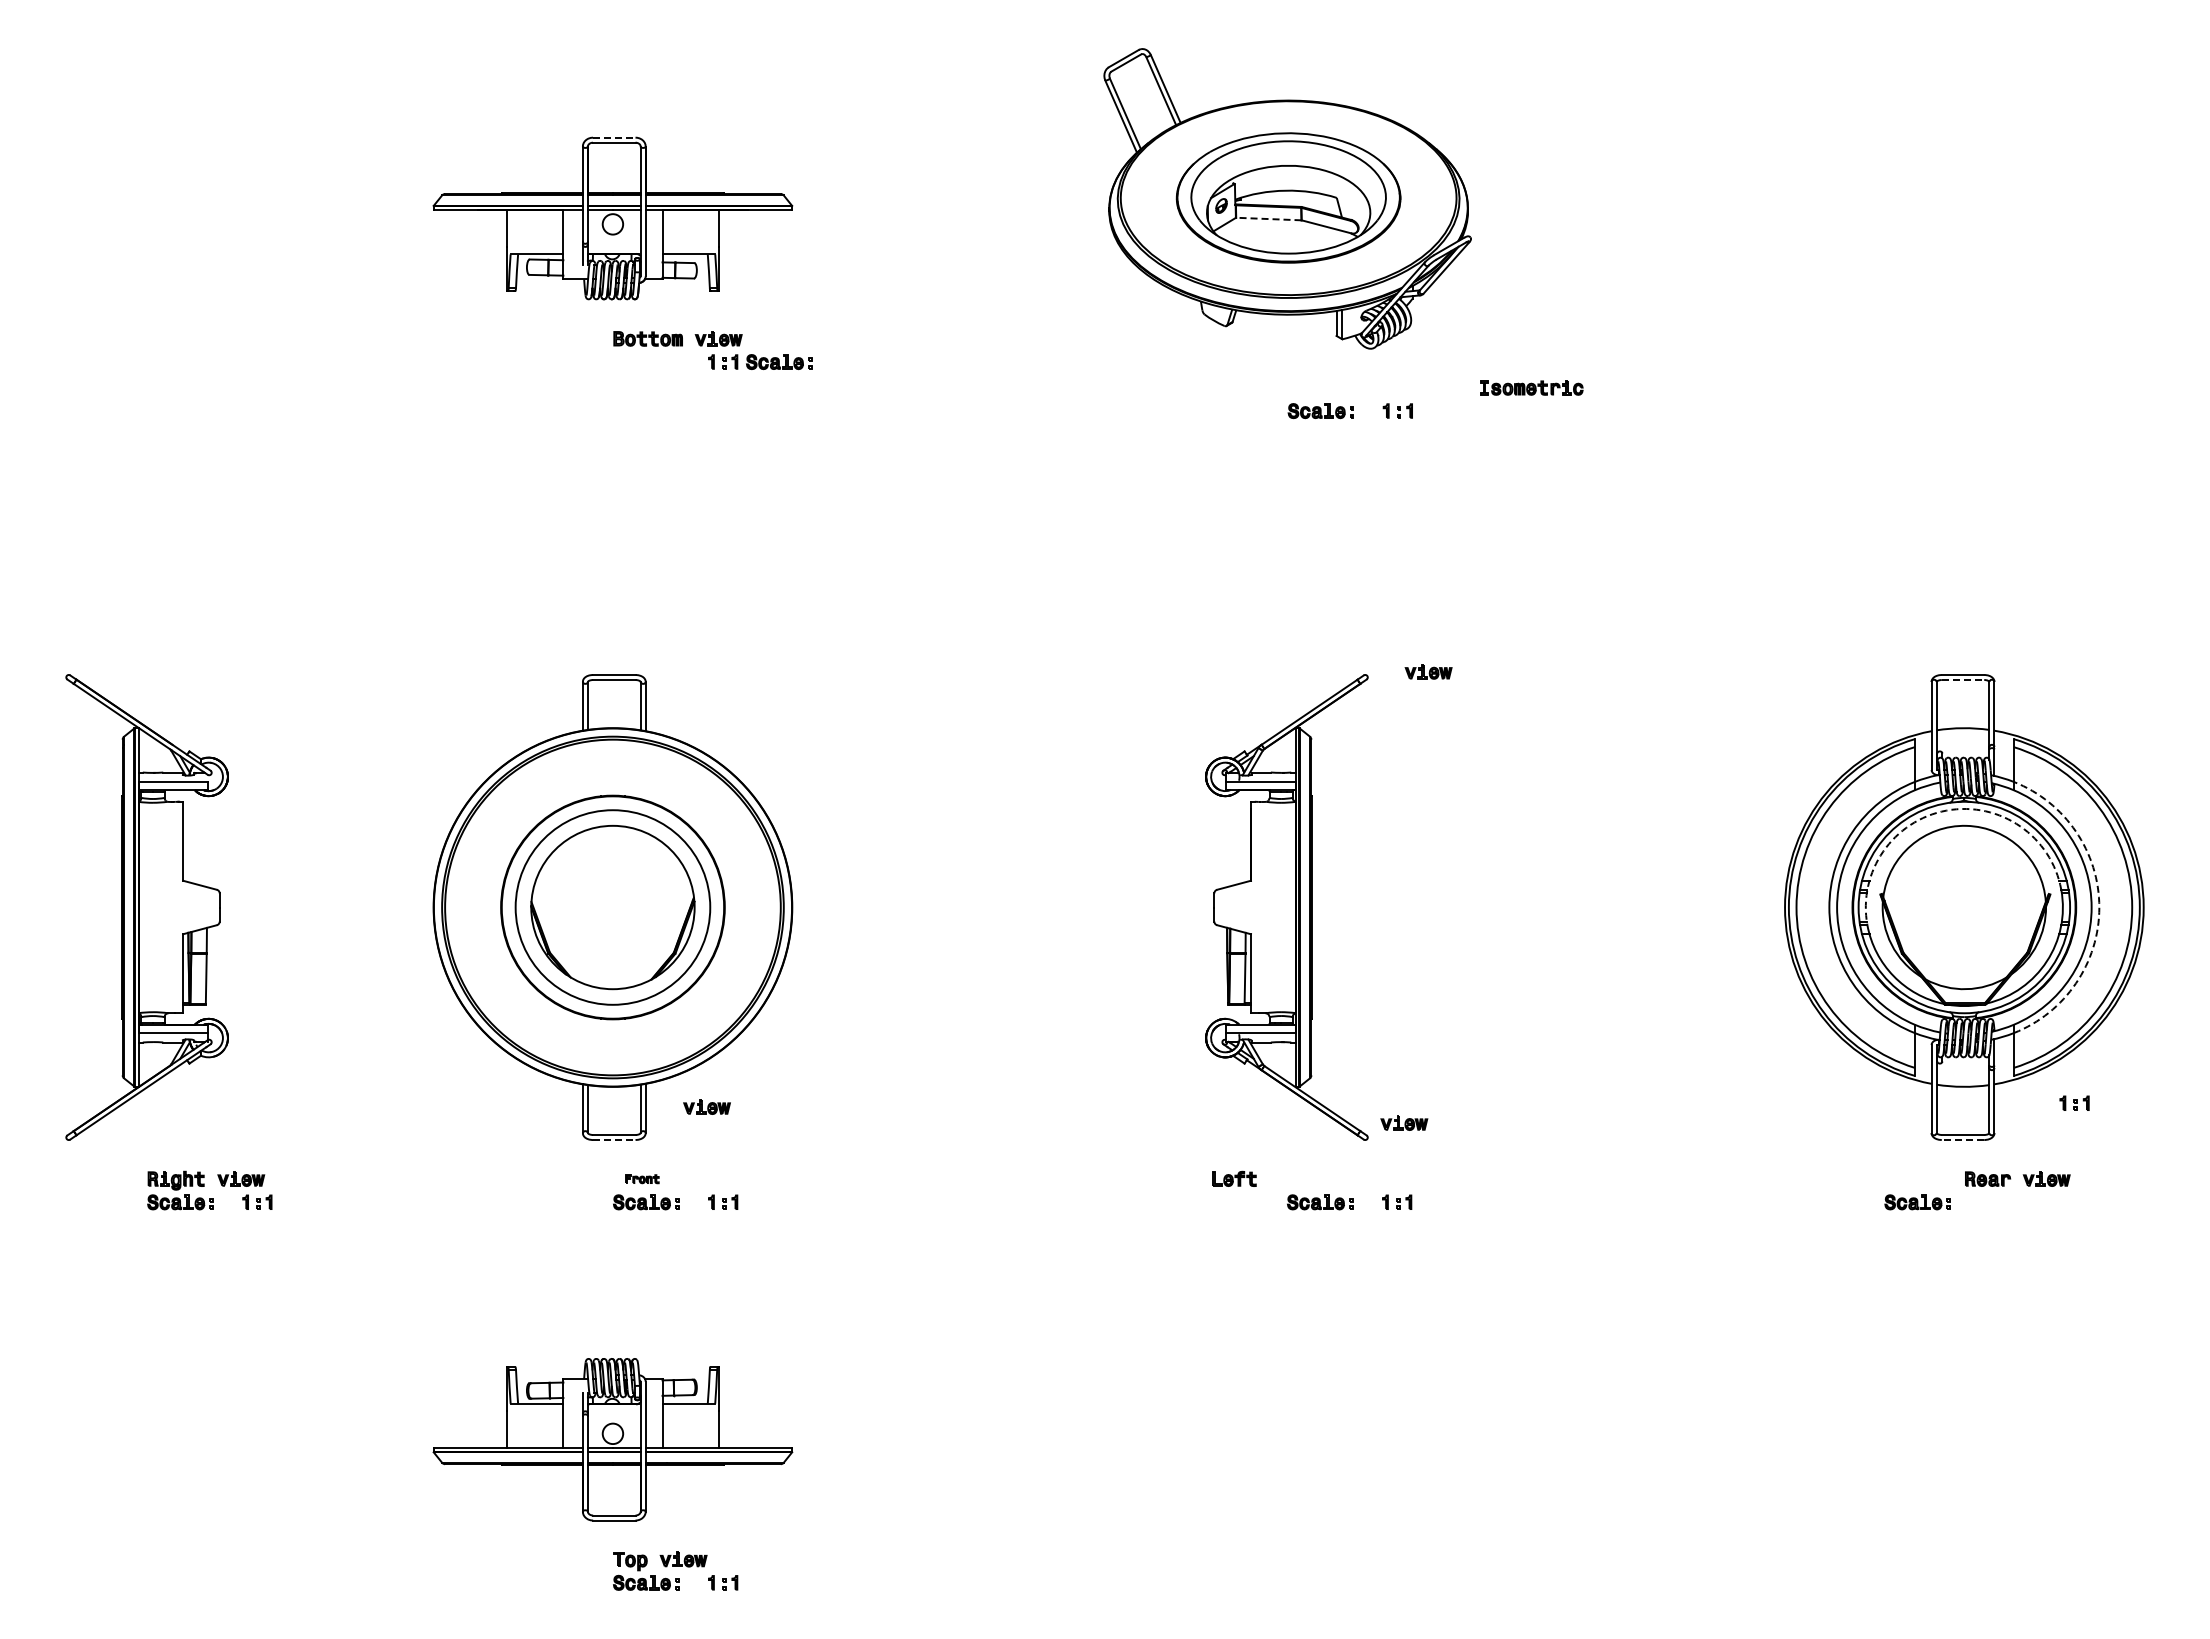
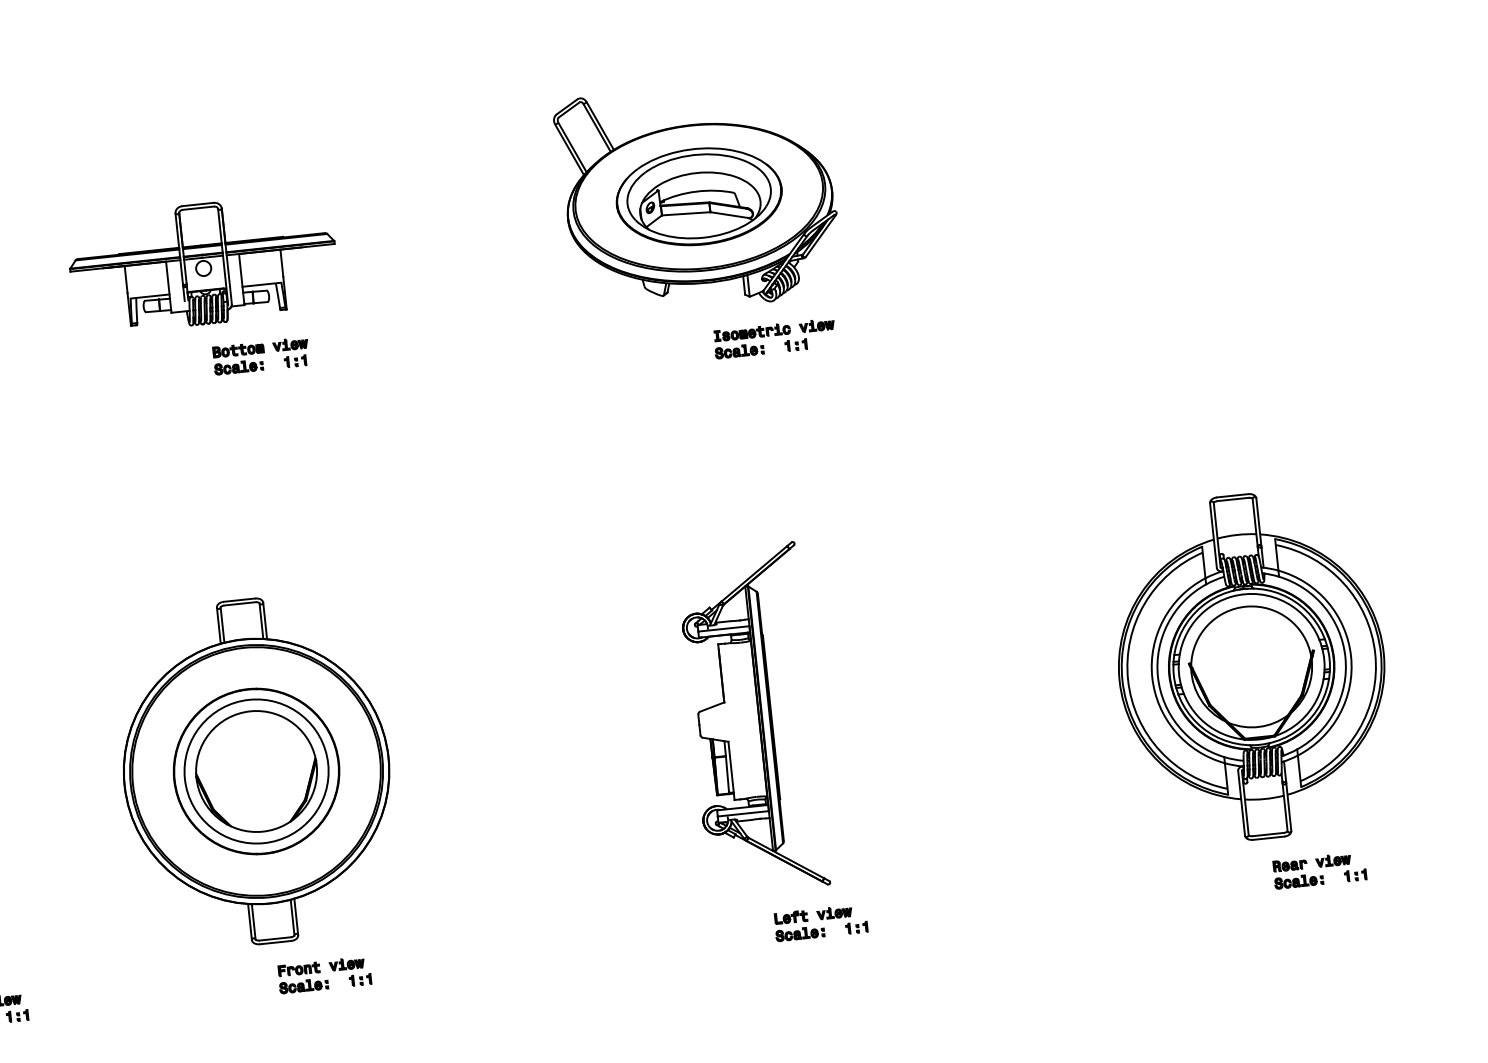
line: (614, 137) -> (198, 204), dashed -> solid
line: (1268, 219) -> (686, 214), dashed -> solid
part: (779, 362) -> (239, 367), moved
part: (1531, 387) -> (752, 332), moved
part: (1428, 671) -> (816, 325), moved
line: (1963, 679) -> (1233, 499), dashed -> solid
arc: (1946, 810) -> (1231, 596), dashed -> solid
arc: (2099, 907) -> (1351, 656), dashed -> solid
part: (2074, 1102) -> (1355, 874), moved
part: (706, 1106) -> (346, 963), moved
part: (1404, 1122) -> (834, 912), moved
line: (614, 1140) -> (275, 942), dashed -> solid
line: (1962, 1140) -> (1268, 838), dashed -> solid
part: (642, 1178) -> (299, 968), size x1.67
part: (1234, 1178) -> (791, 917), moved
part: (1917, 1202) -> (1298, 881), moved

